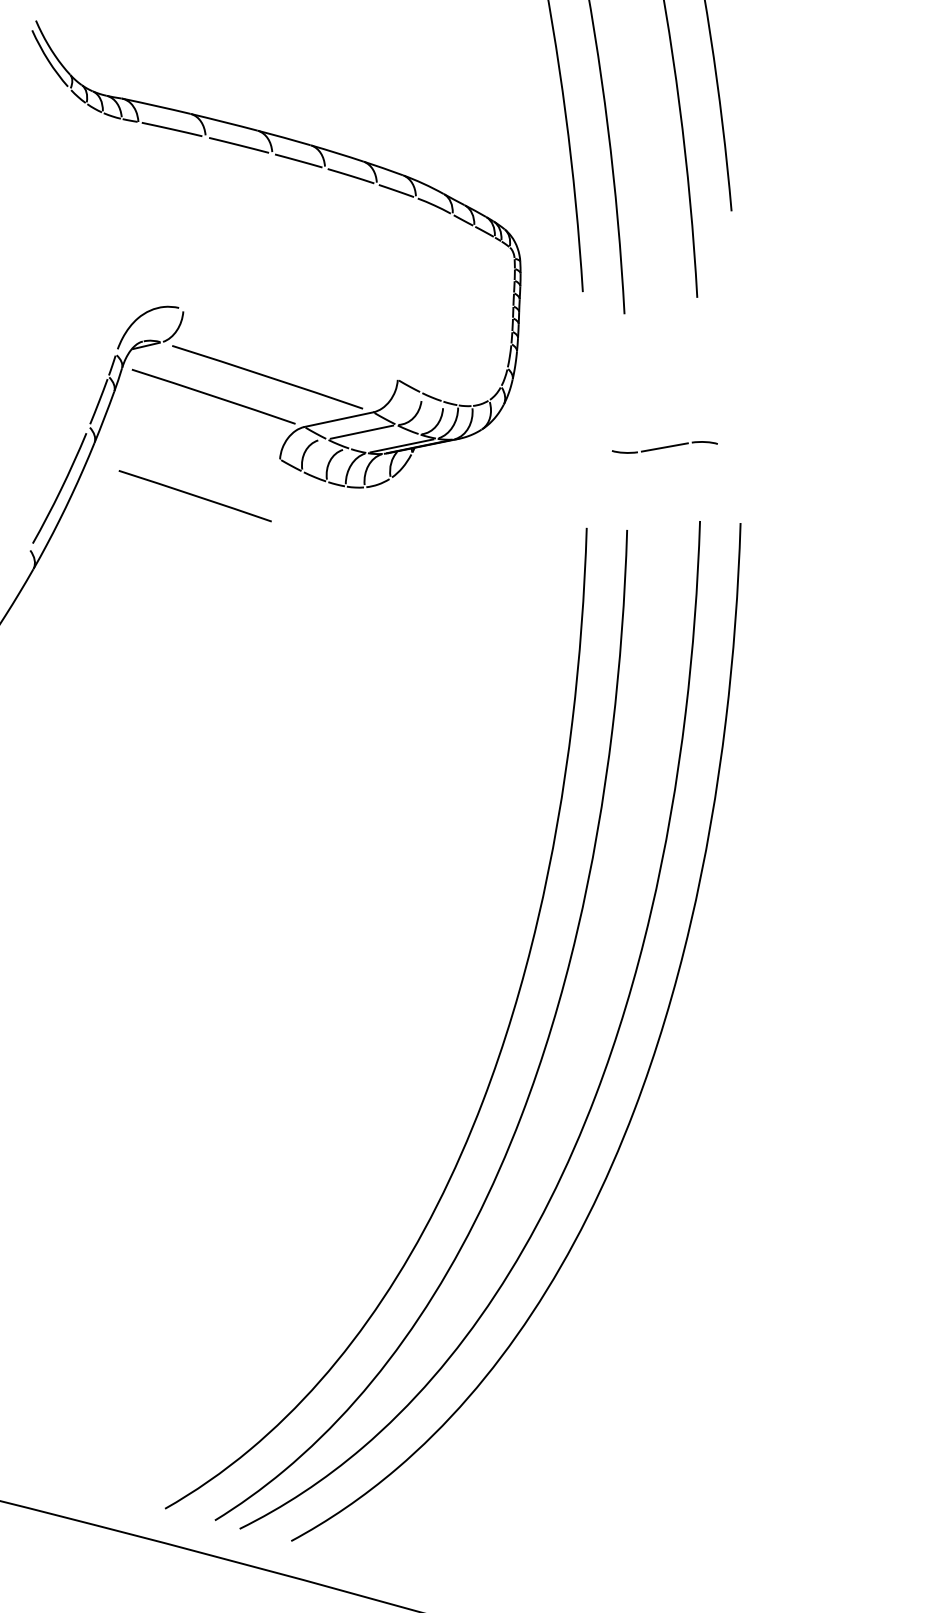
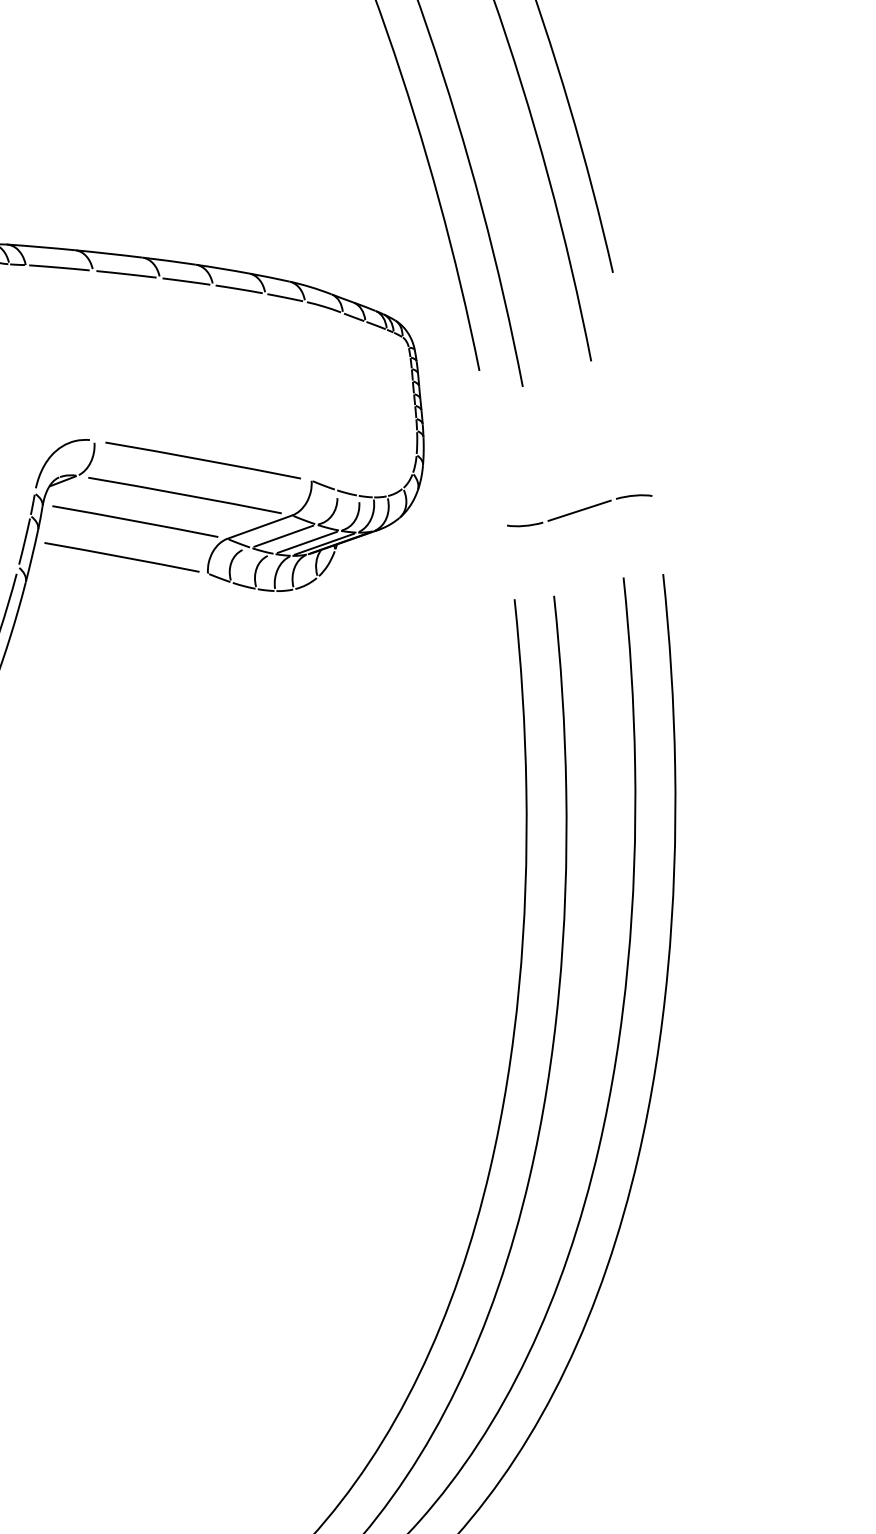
line: (290, 344) -> (202, 460), added
line: (384, 441) -> (306, 542), added
part: (664, 447) -> (579, 510), size x1.43
line: (194, 496) -> (121, 557), moved

